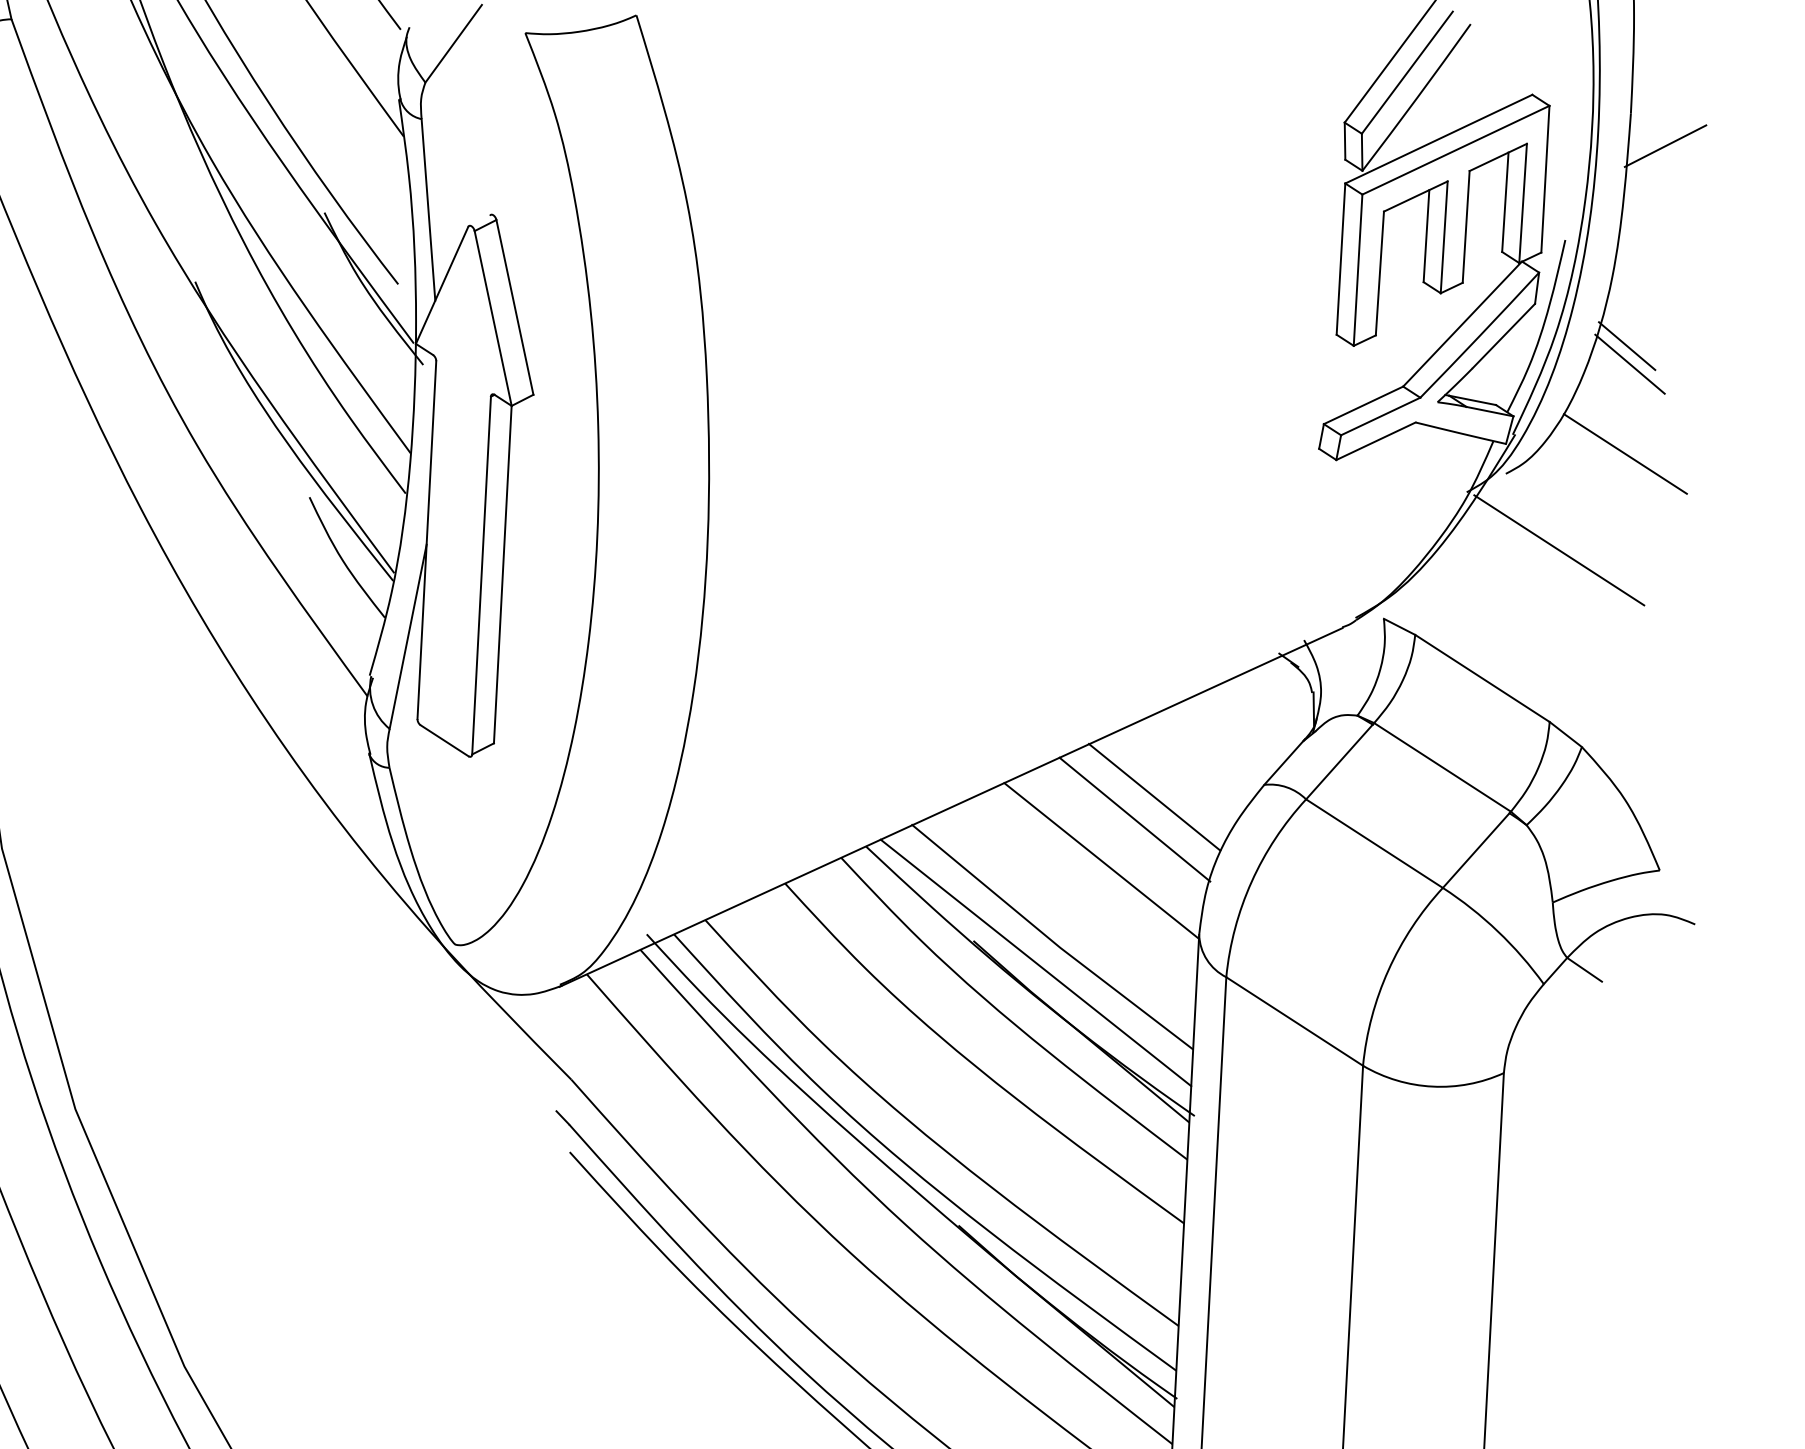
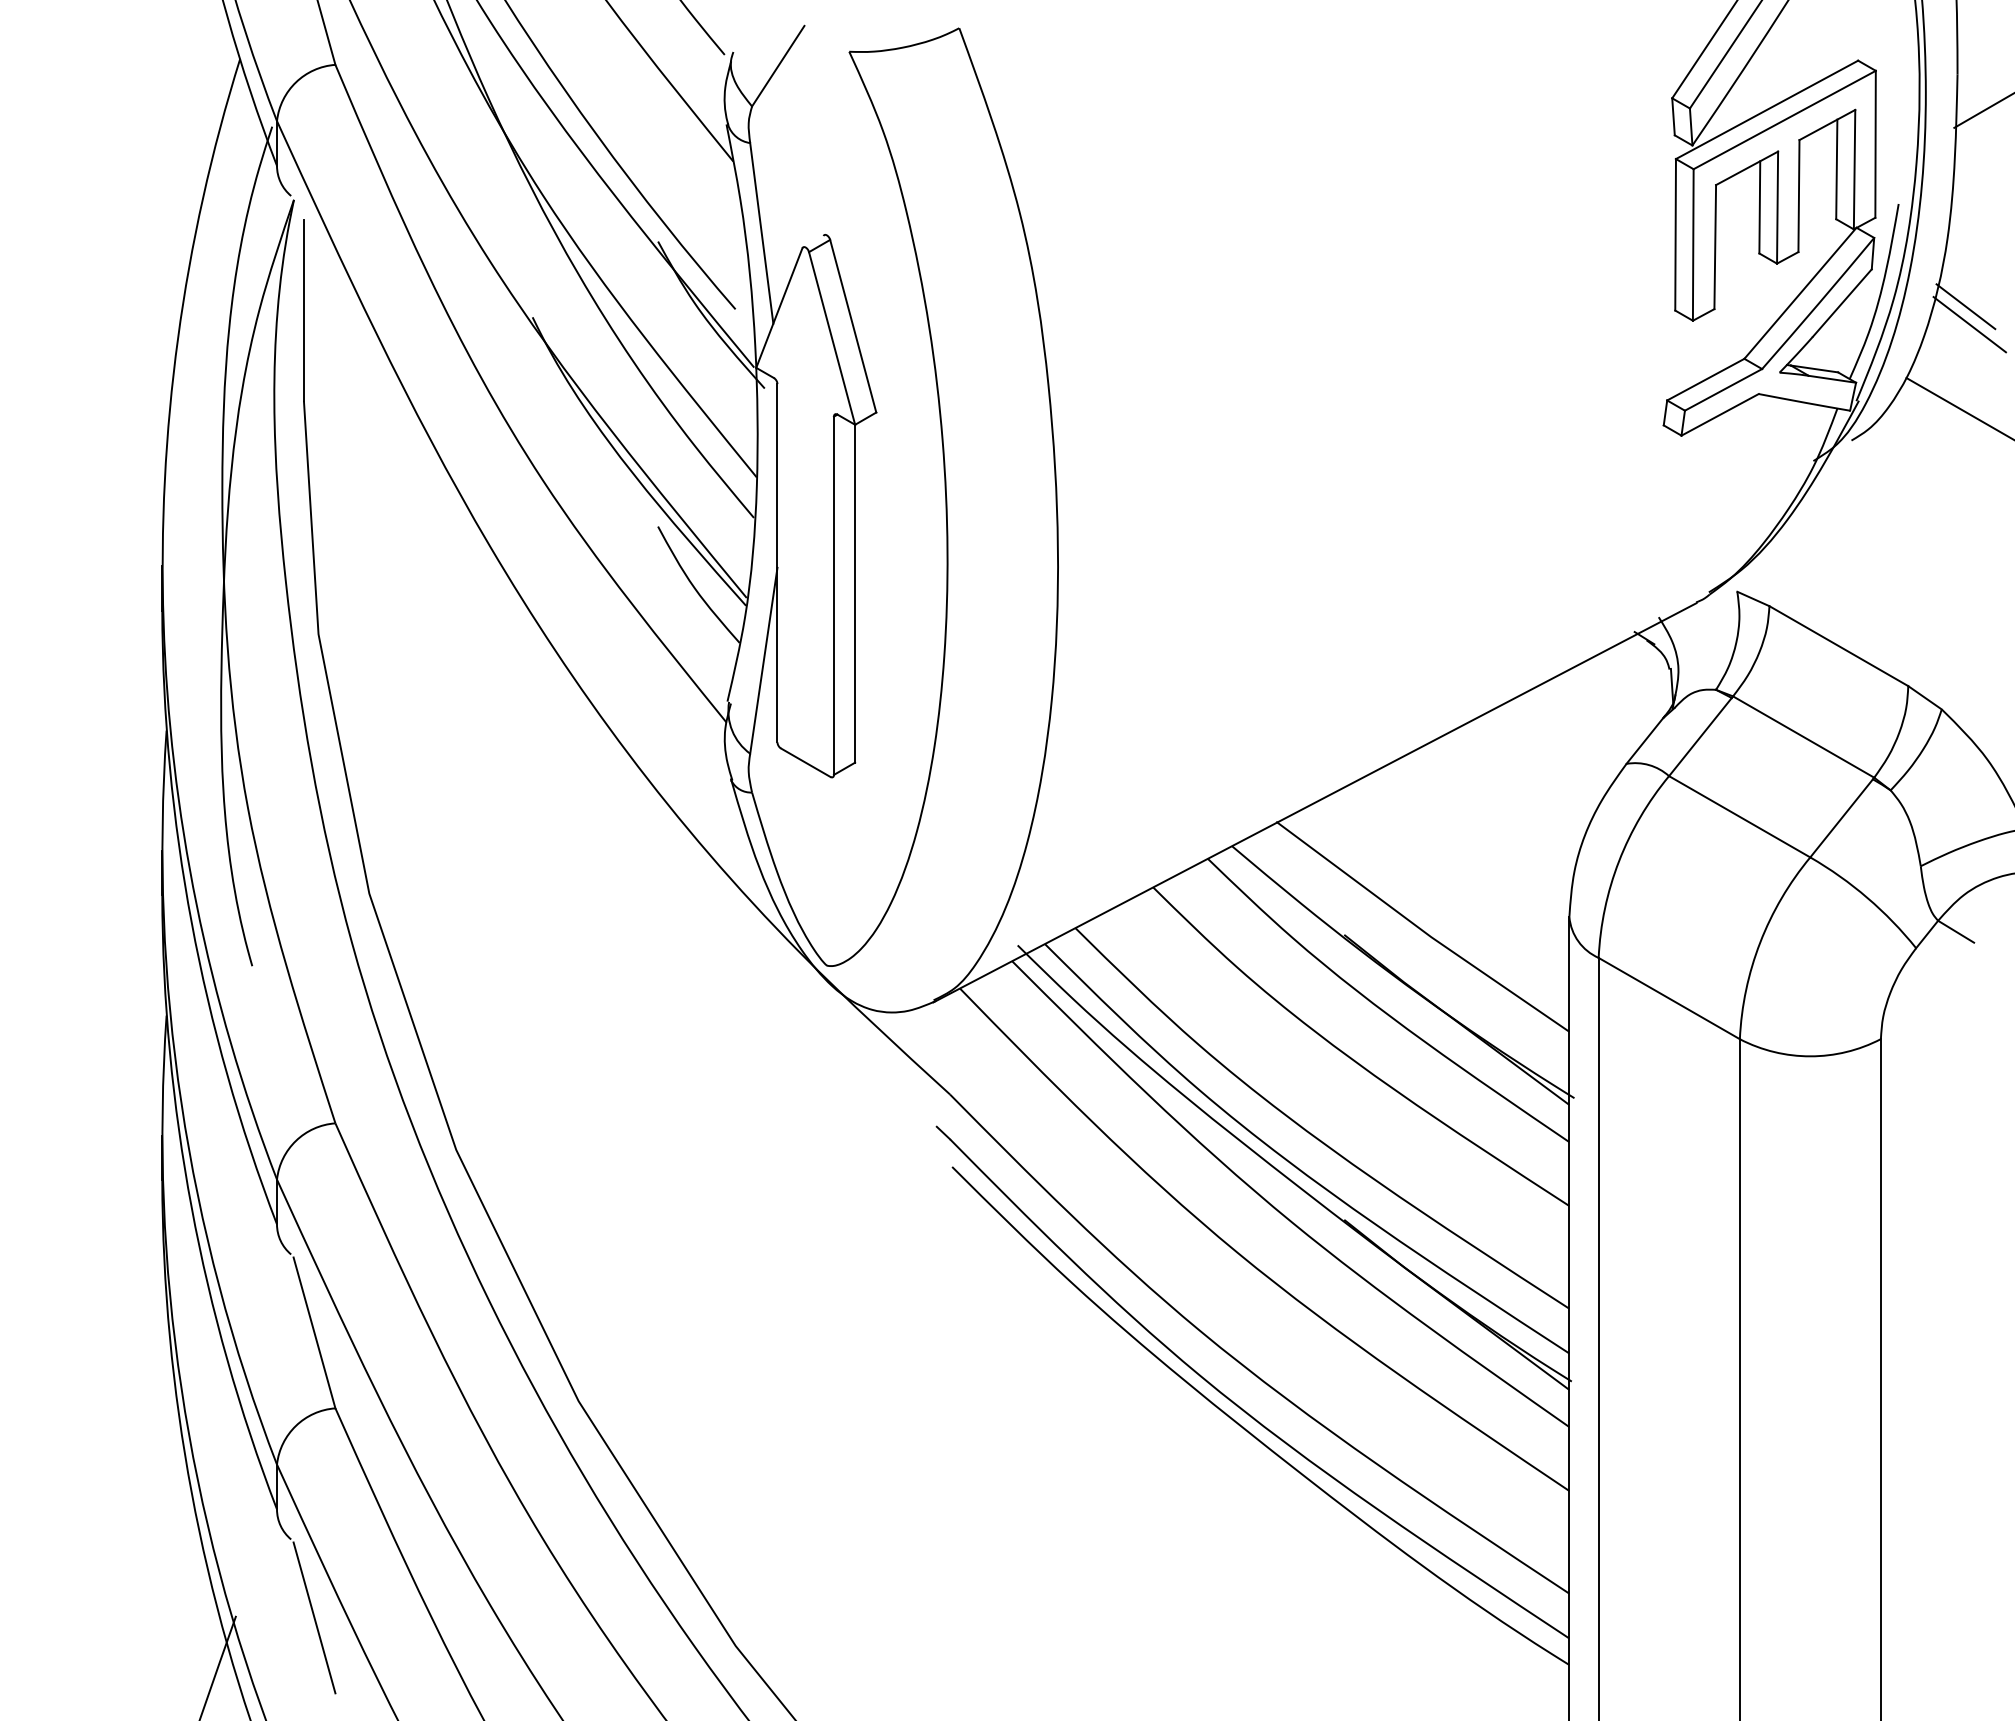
line: (1558, 549) -> (1908, 513), removed
line: (1154, 796) -> (1517, 781), removed
line: (1134, 819) -> (1498, 805), removed
line: (1101, 860) -> (1467, 847), removed
line: (1035, 962) -> (1407, 953), removed

